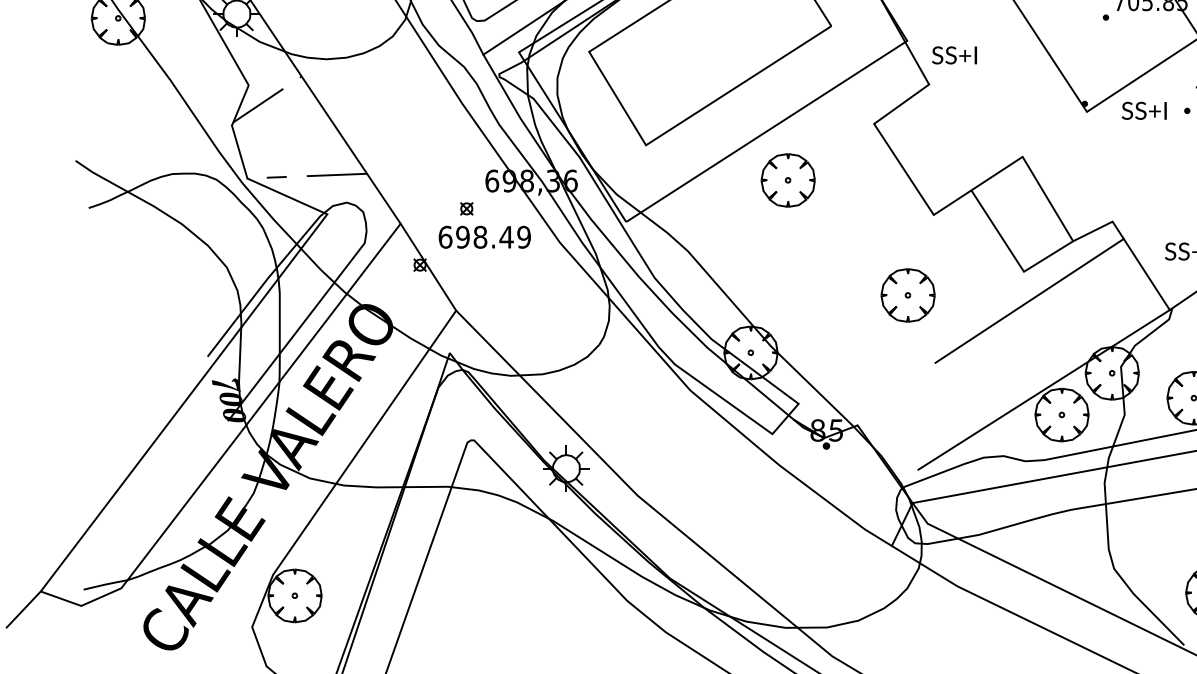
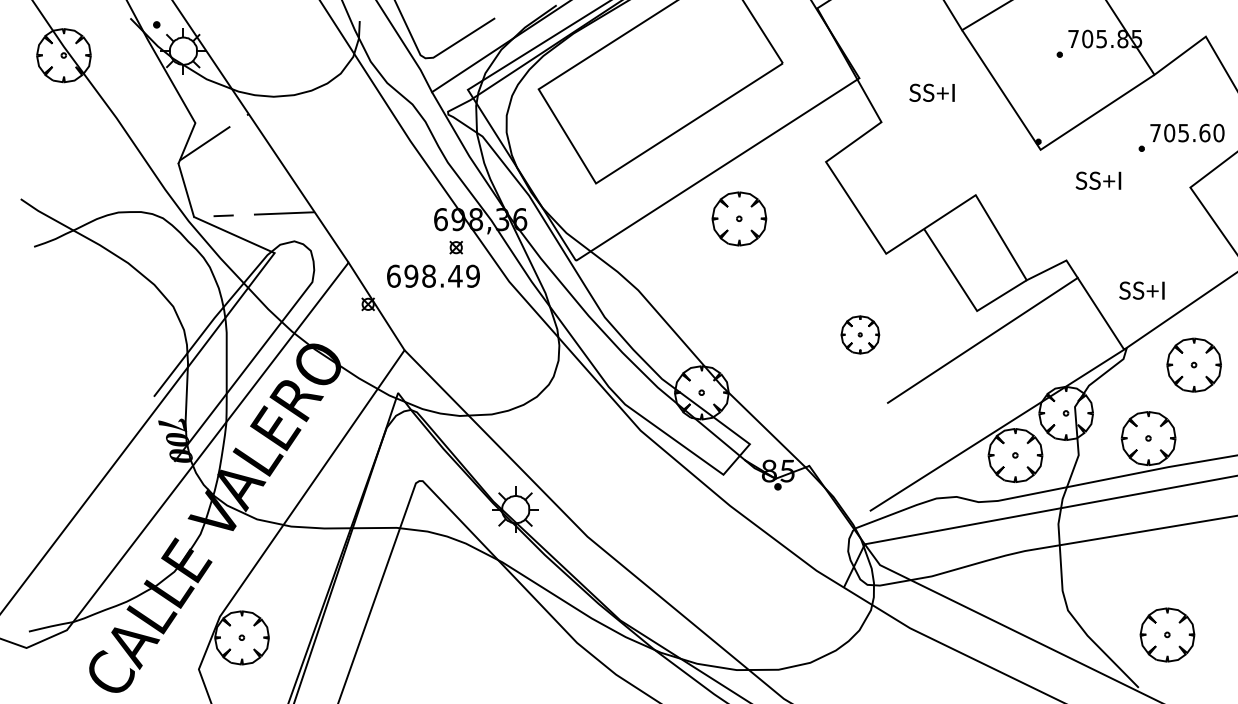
text: (953, 55) -> (931, 92), moved
text: (1144, 110) -> (1098, 180), moved
part: (466, 208) -> (455, 247), moved
part: (908, 295) -> (860, 334), size x0.7

